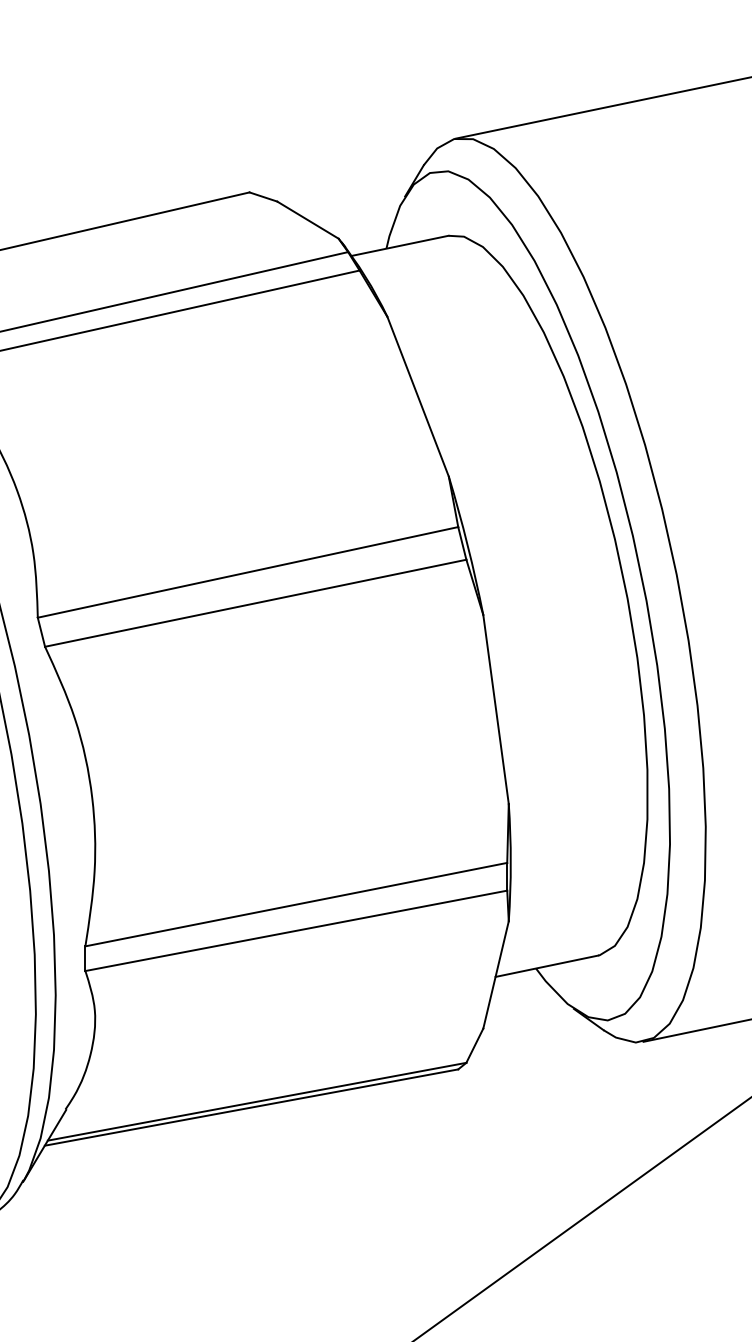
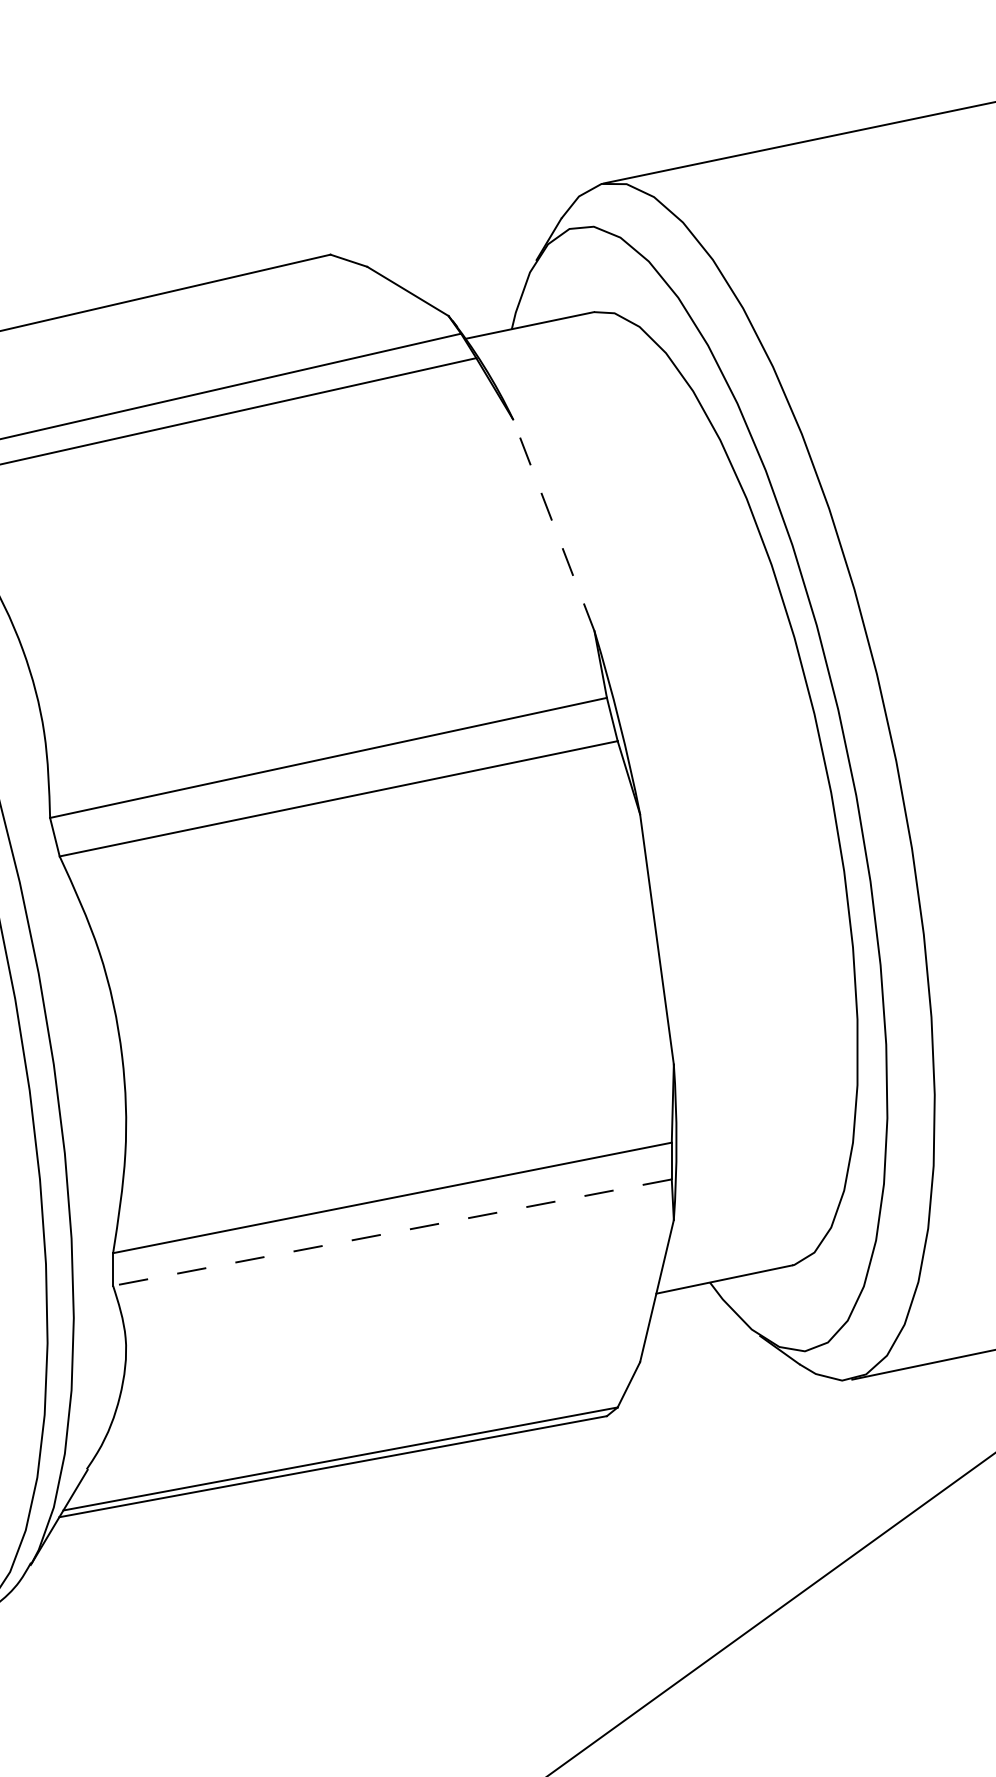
line: (418, 396) -> (554, 524), solid -> dashed
line: (296, 930) -> (392, 1232), solid -> dashed

